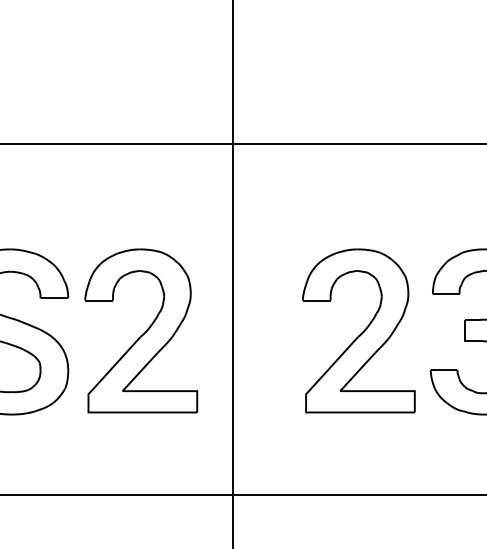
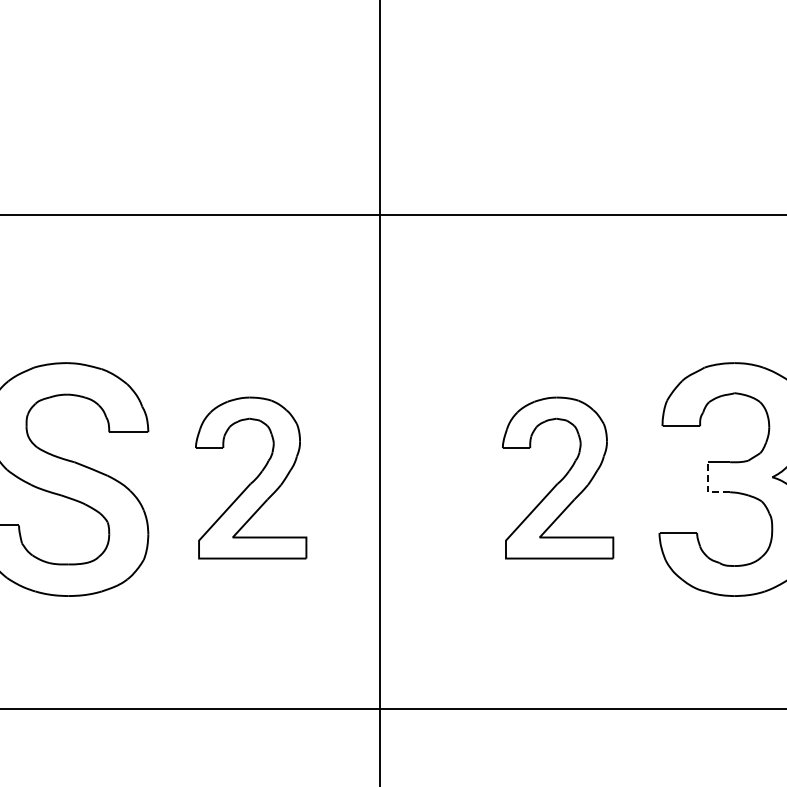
part: (140, 330) -> (250, 477), size x0.7
part: (358, 330) -> (557, 477), size x0.7
line: (464, 338) -> (707, 488), solid -> dashed

